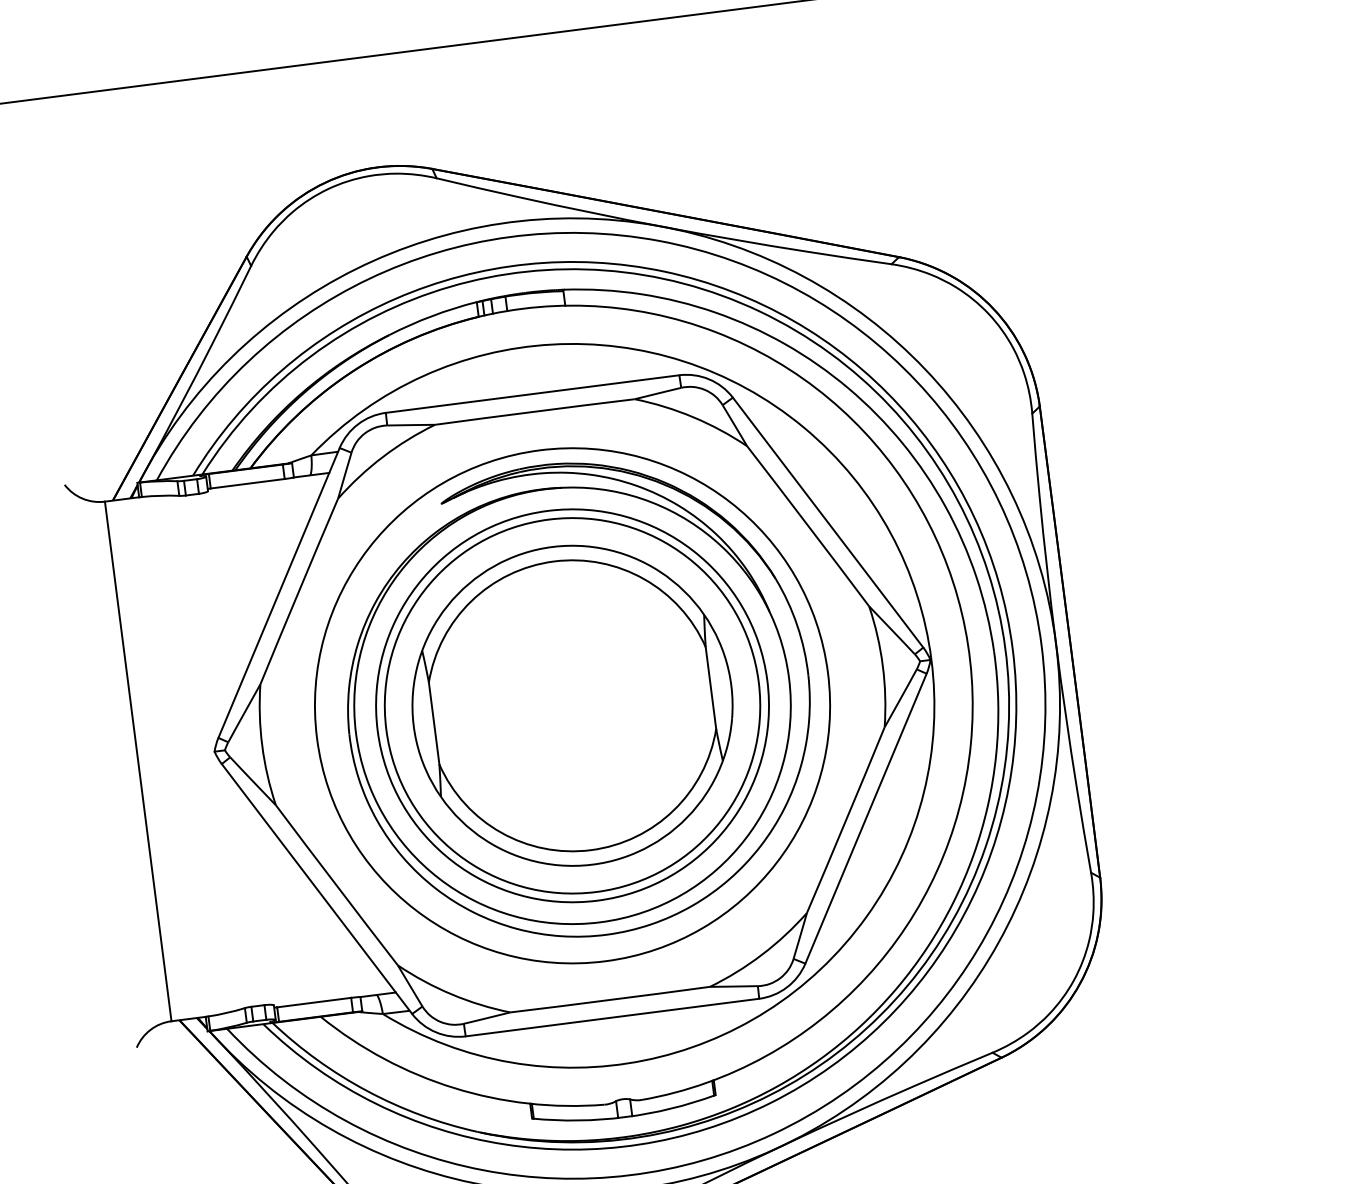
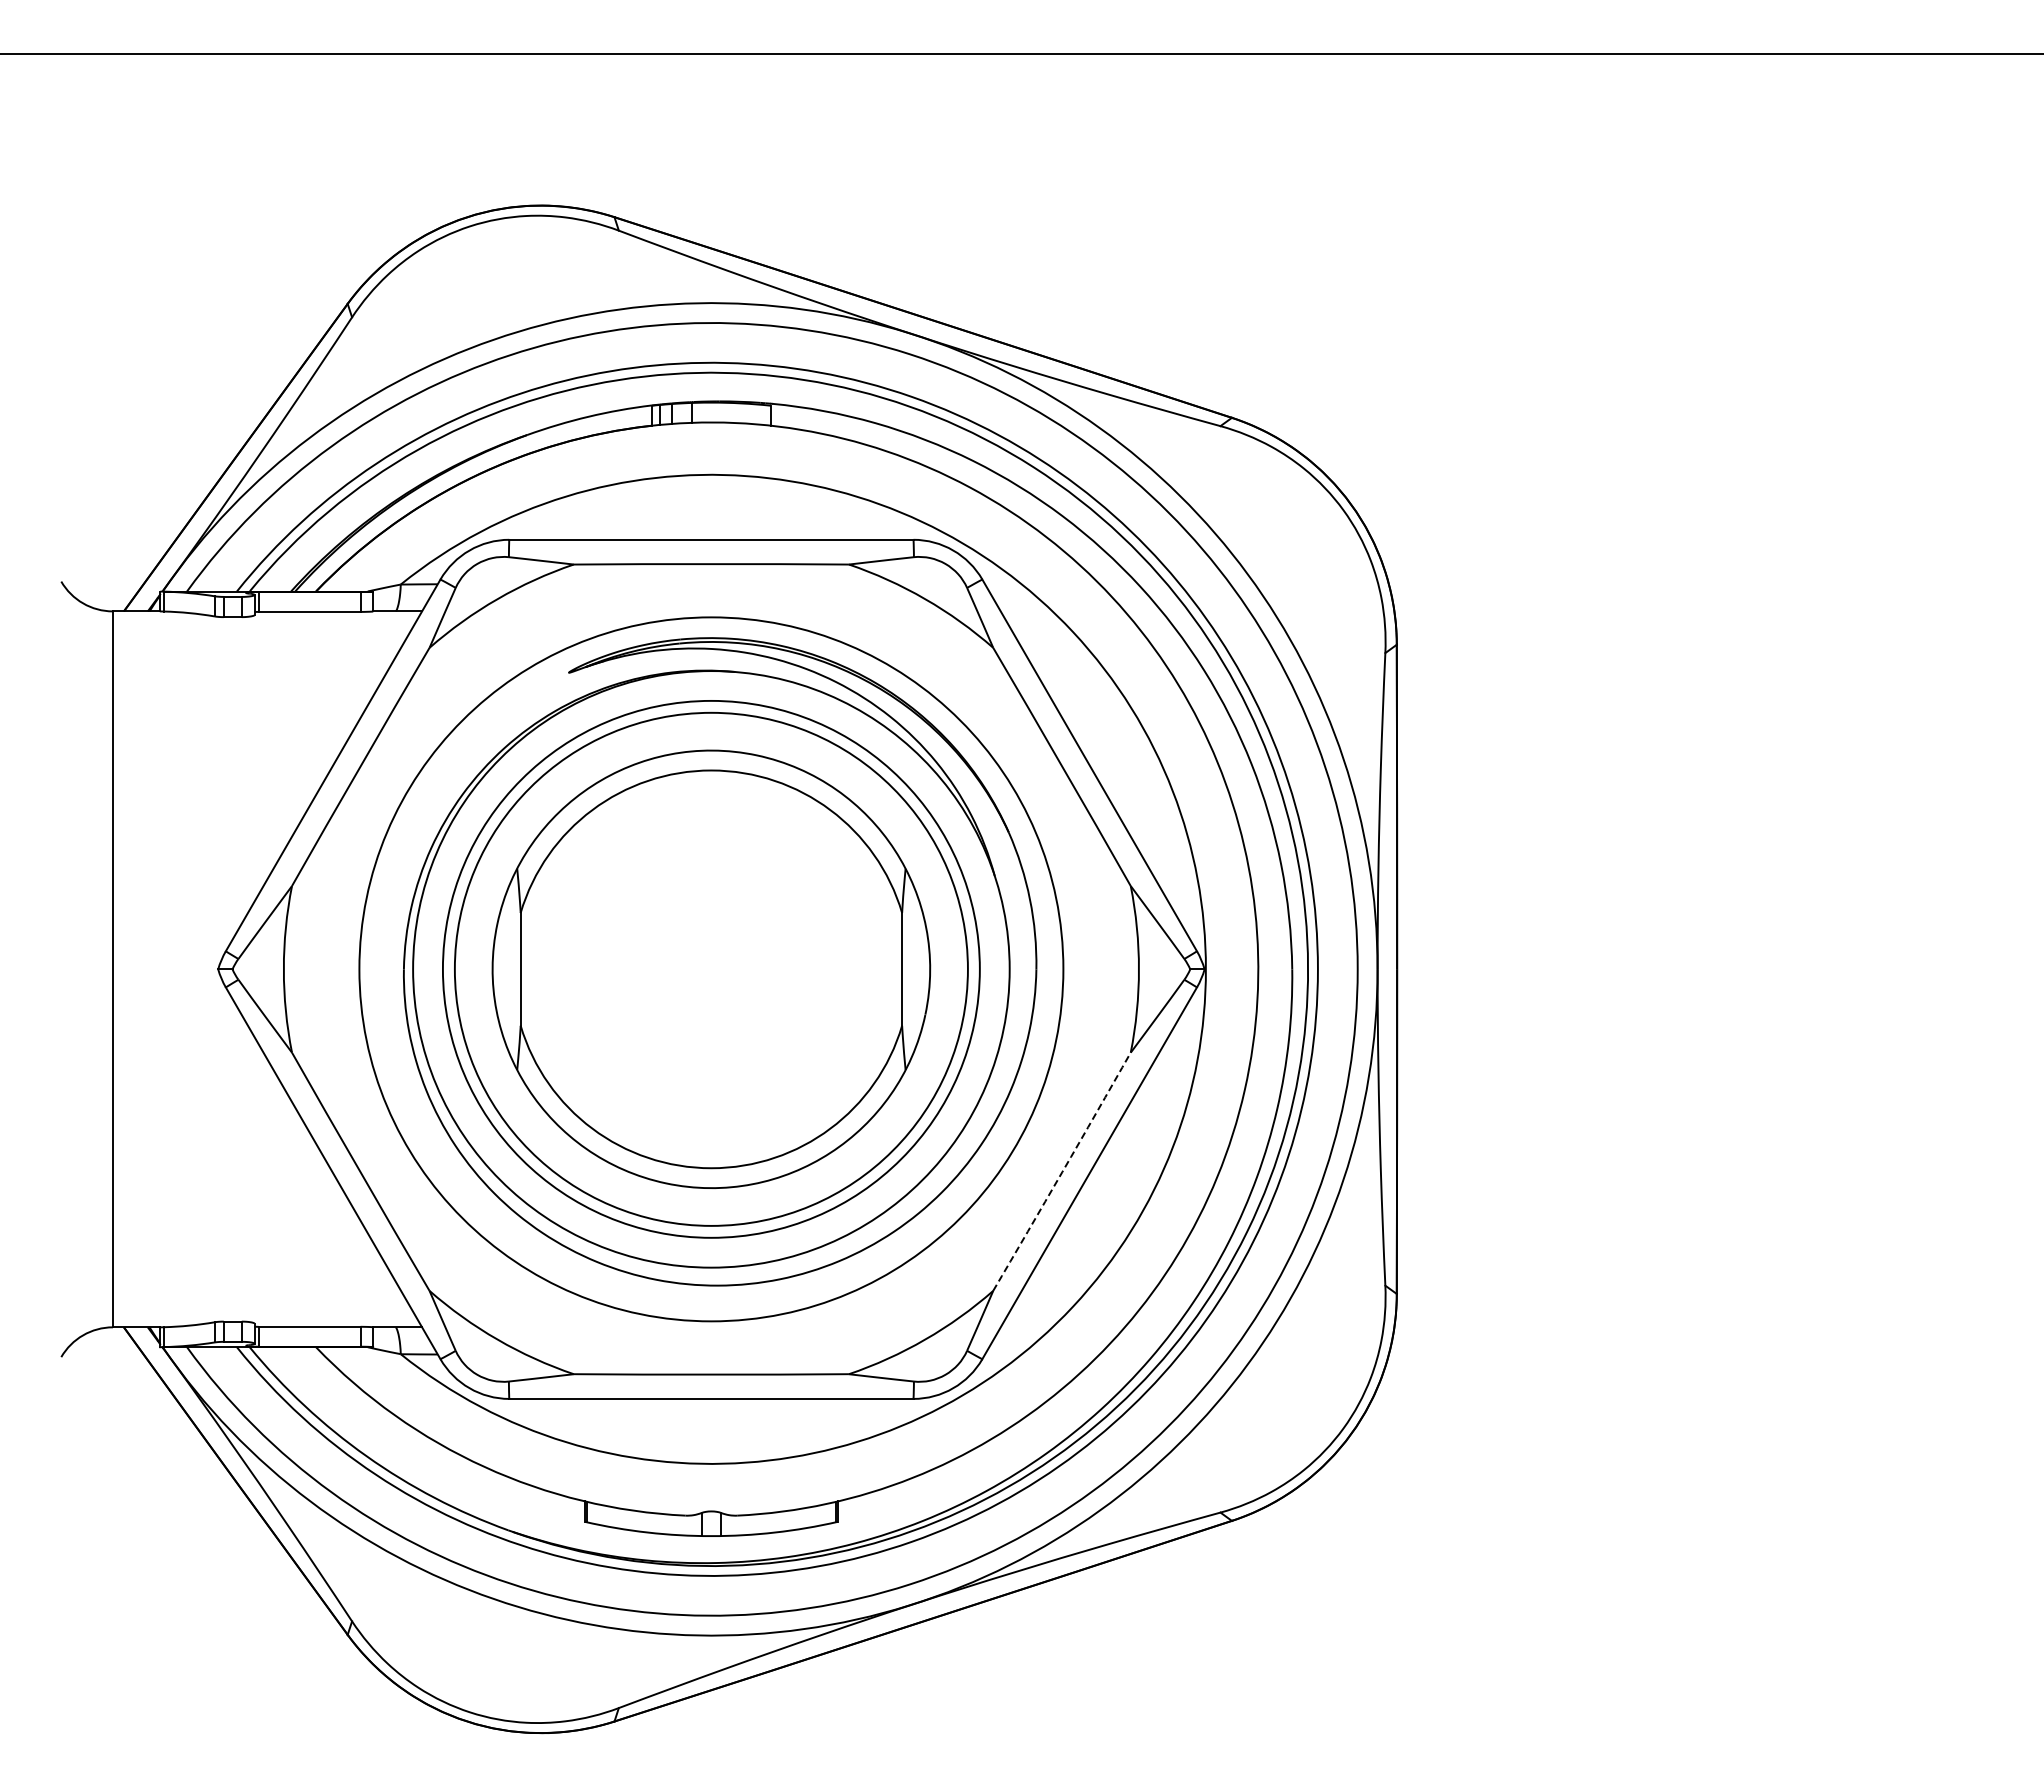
arc: (846, 820) -> (1062, 1172), solid -> dashed

